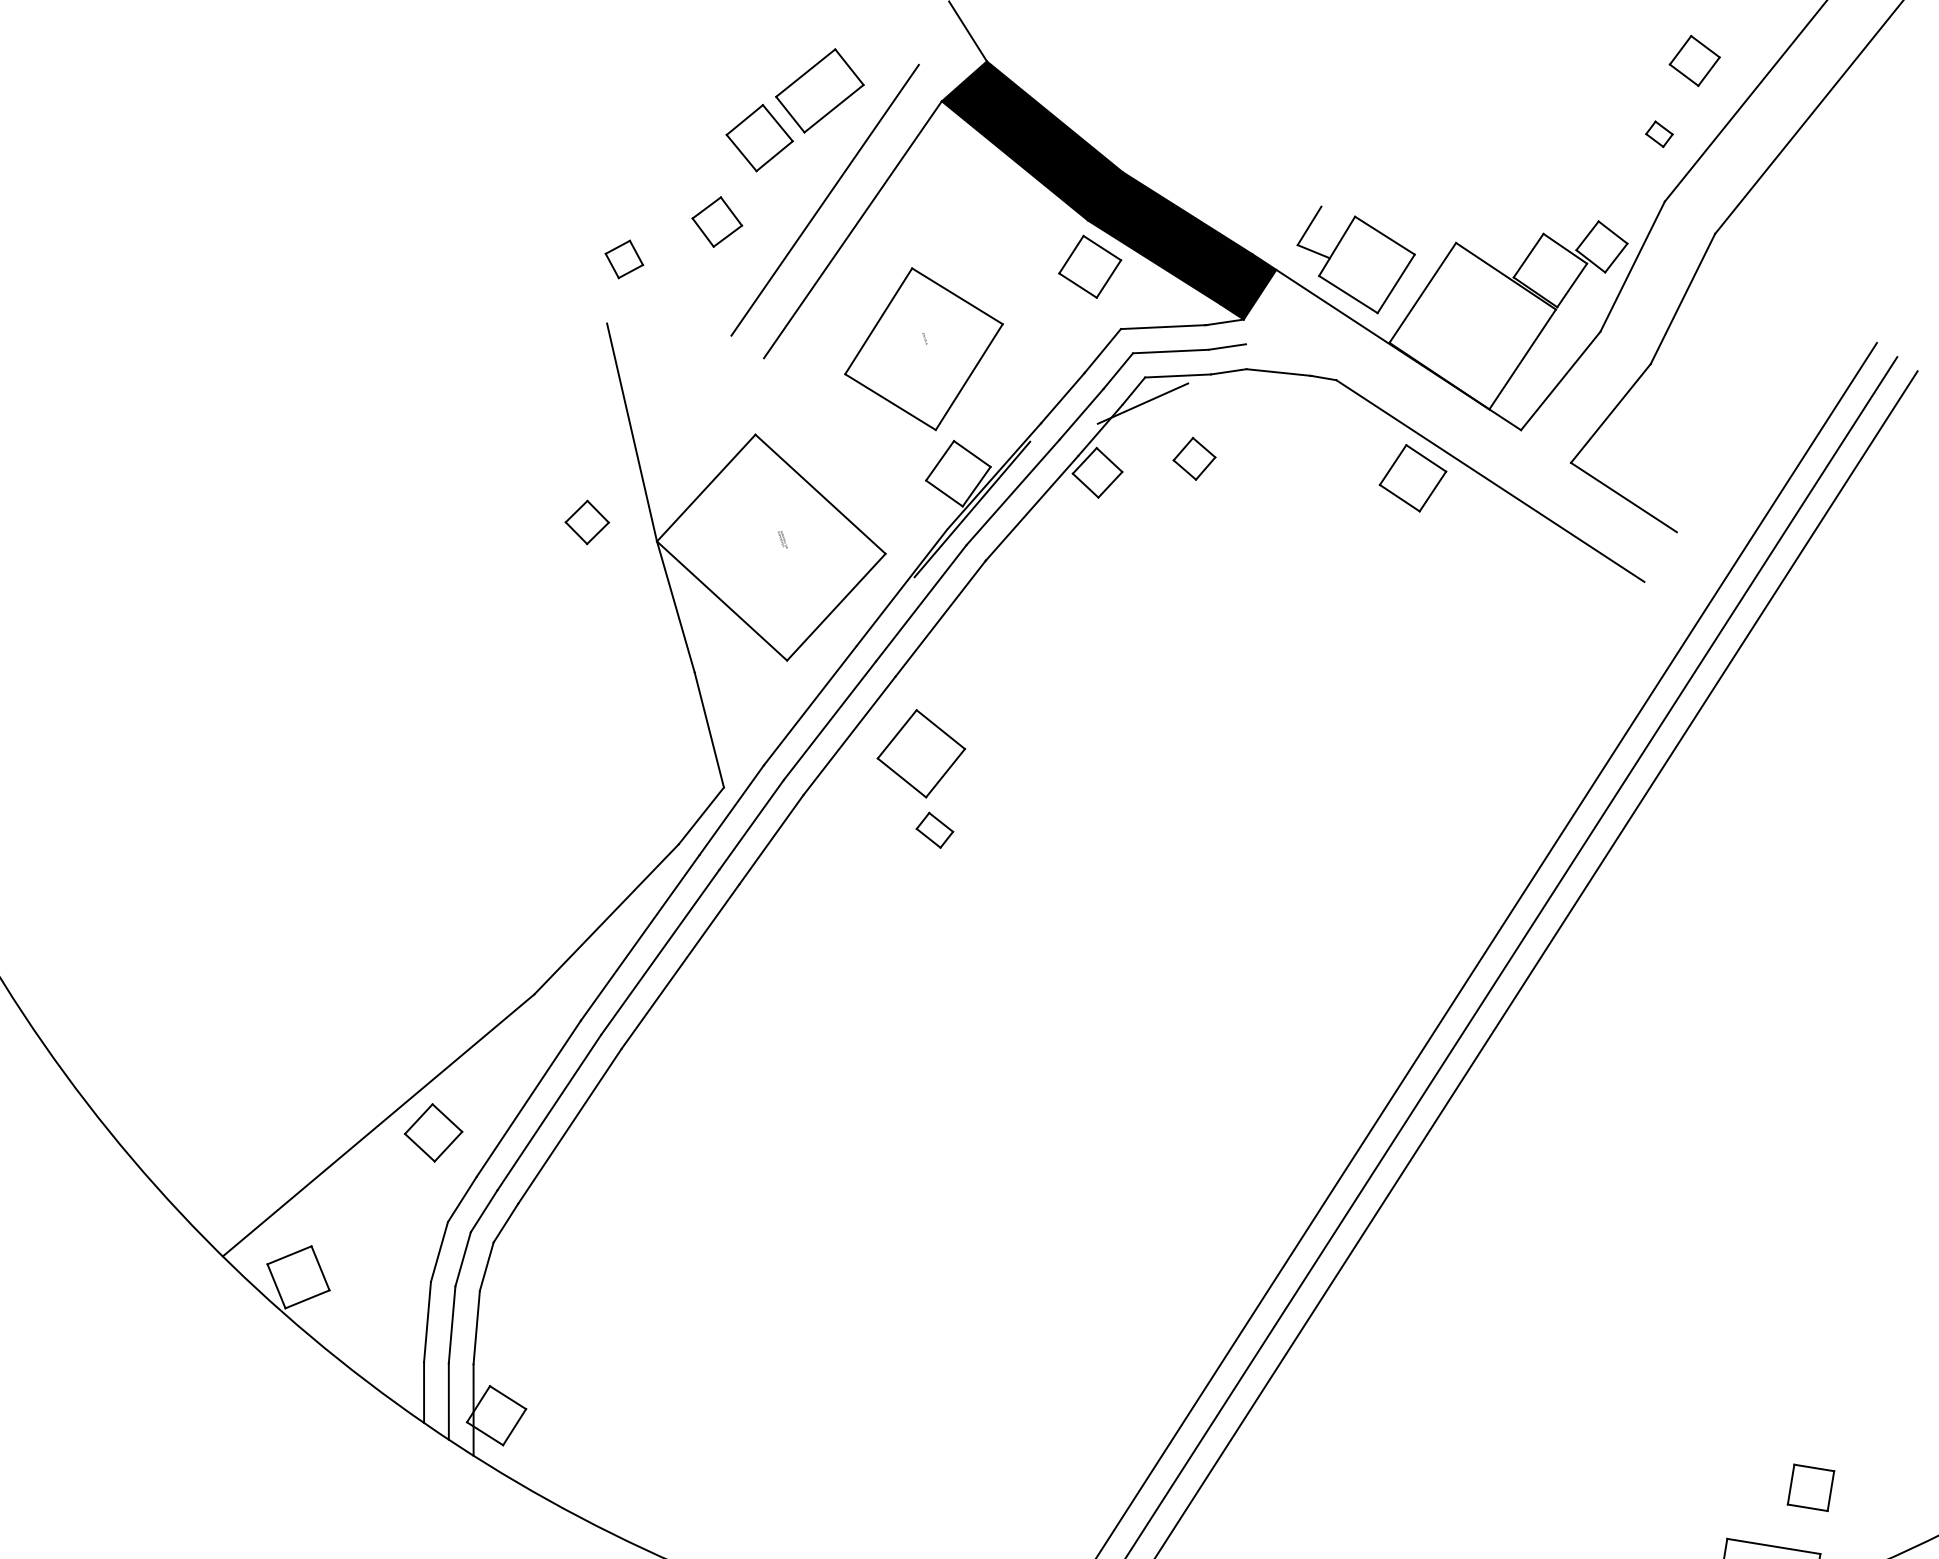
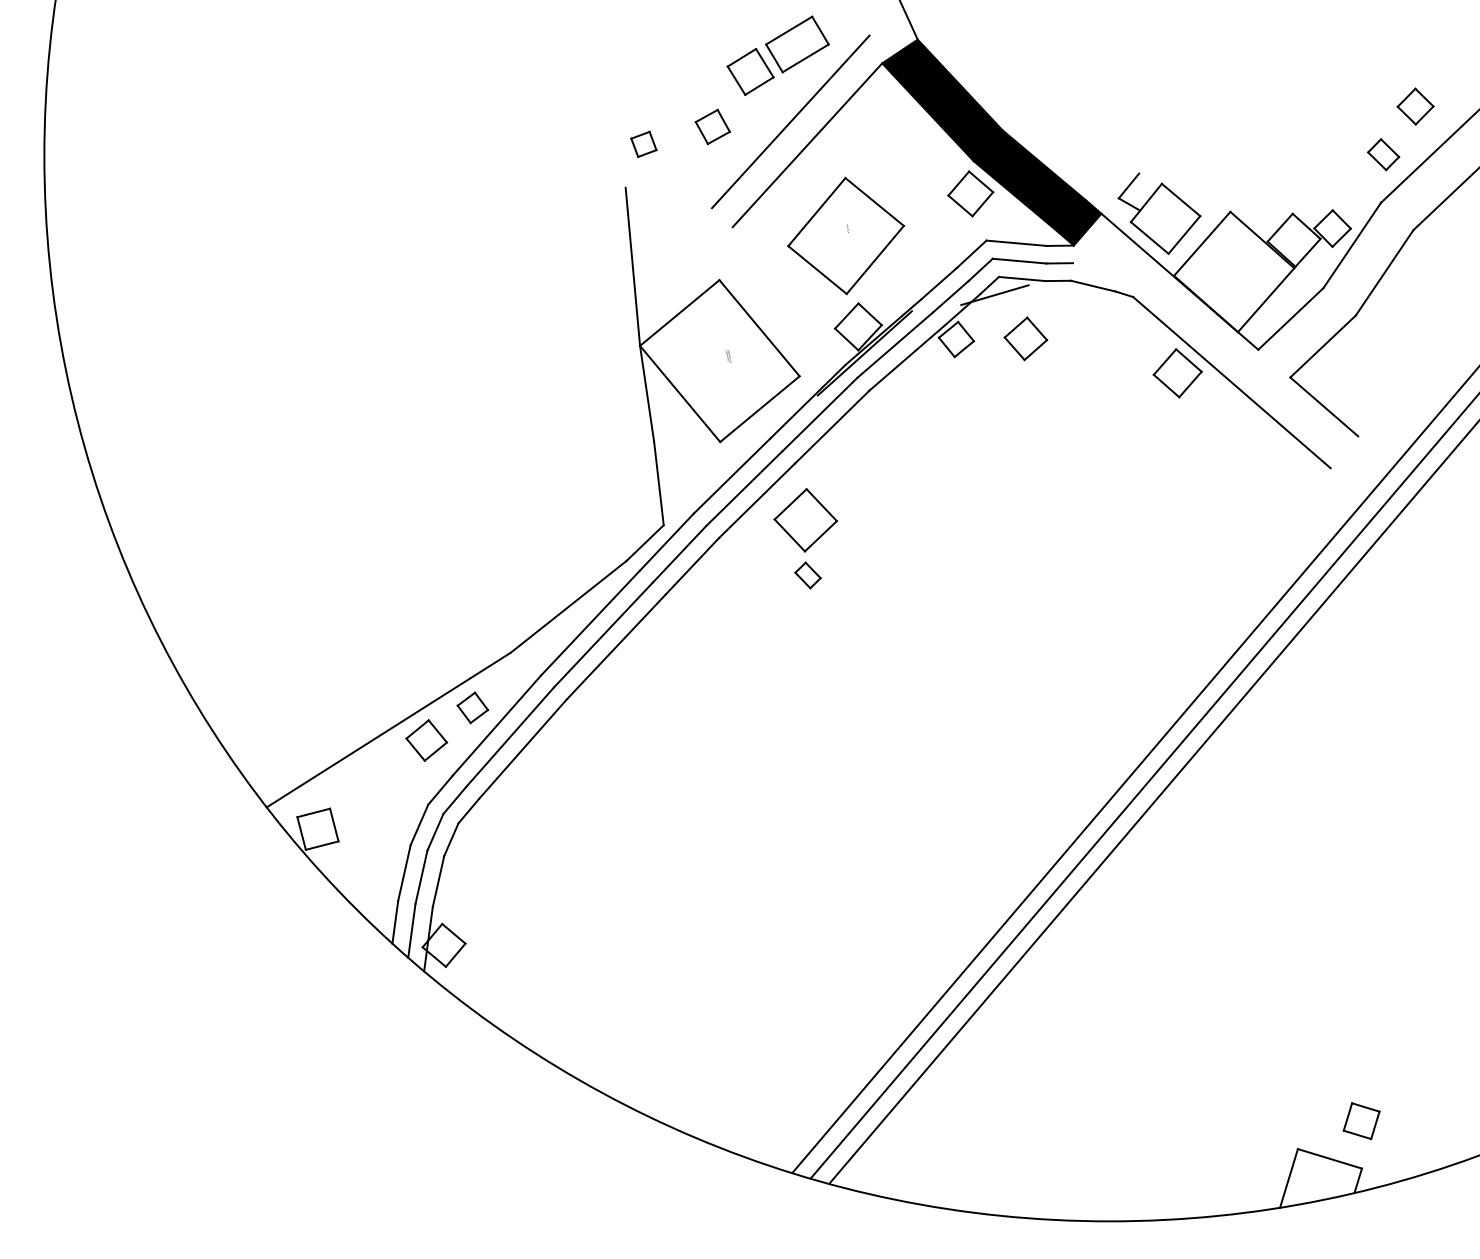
part: (1659, 133) -> (1383, 154), size x1.67
part: (1193, 458) -> (1025, 338), size x1.43
part: (586, 522) -> (472, 707), moved

